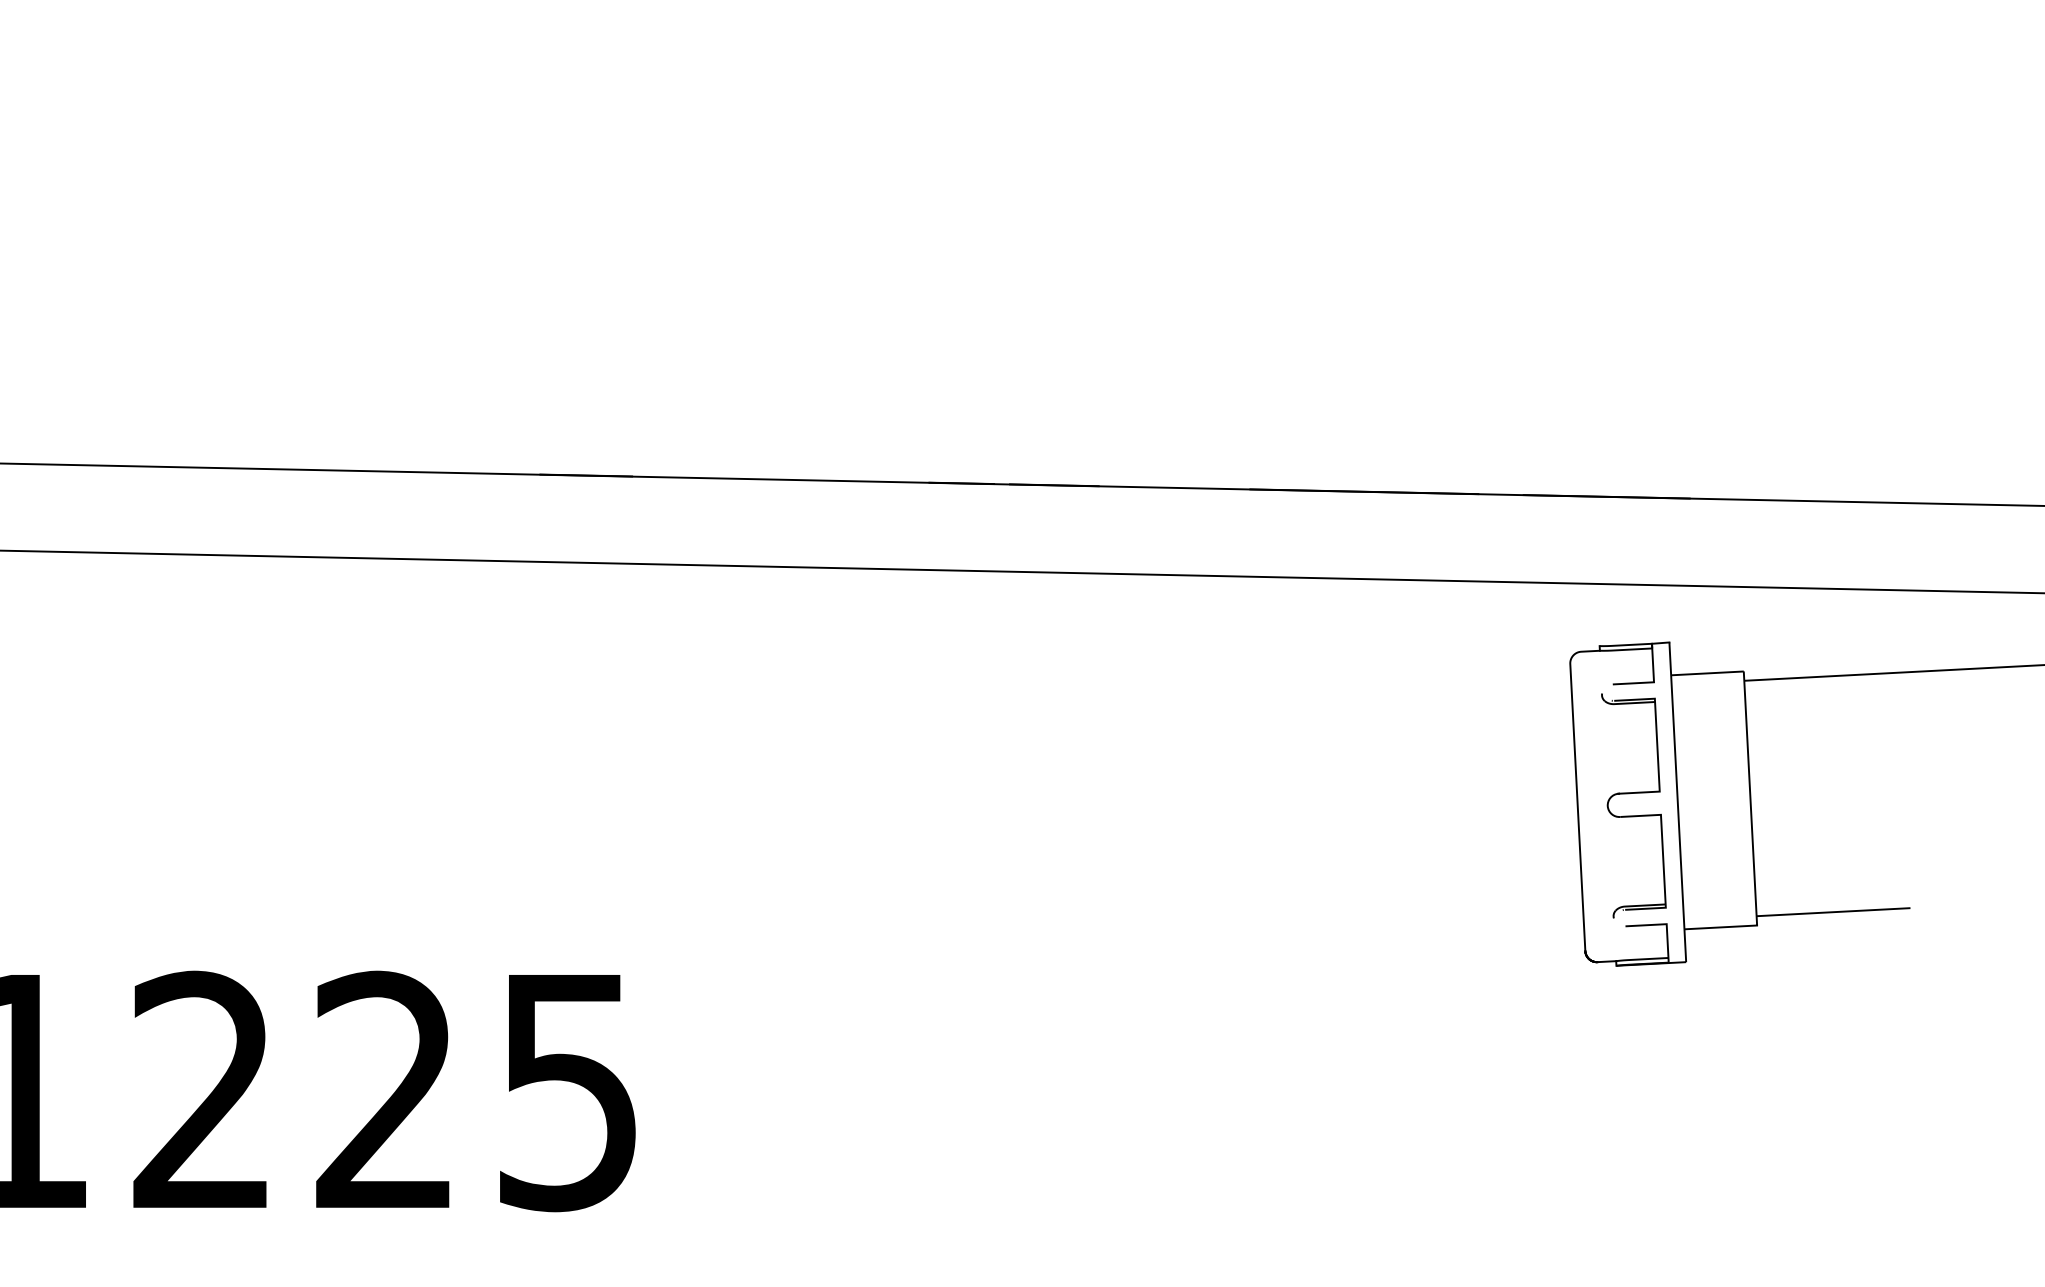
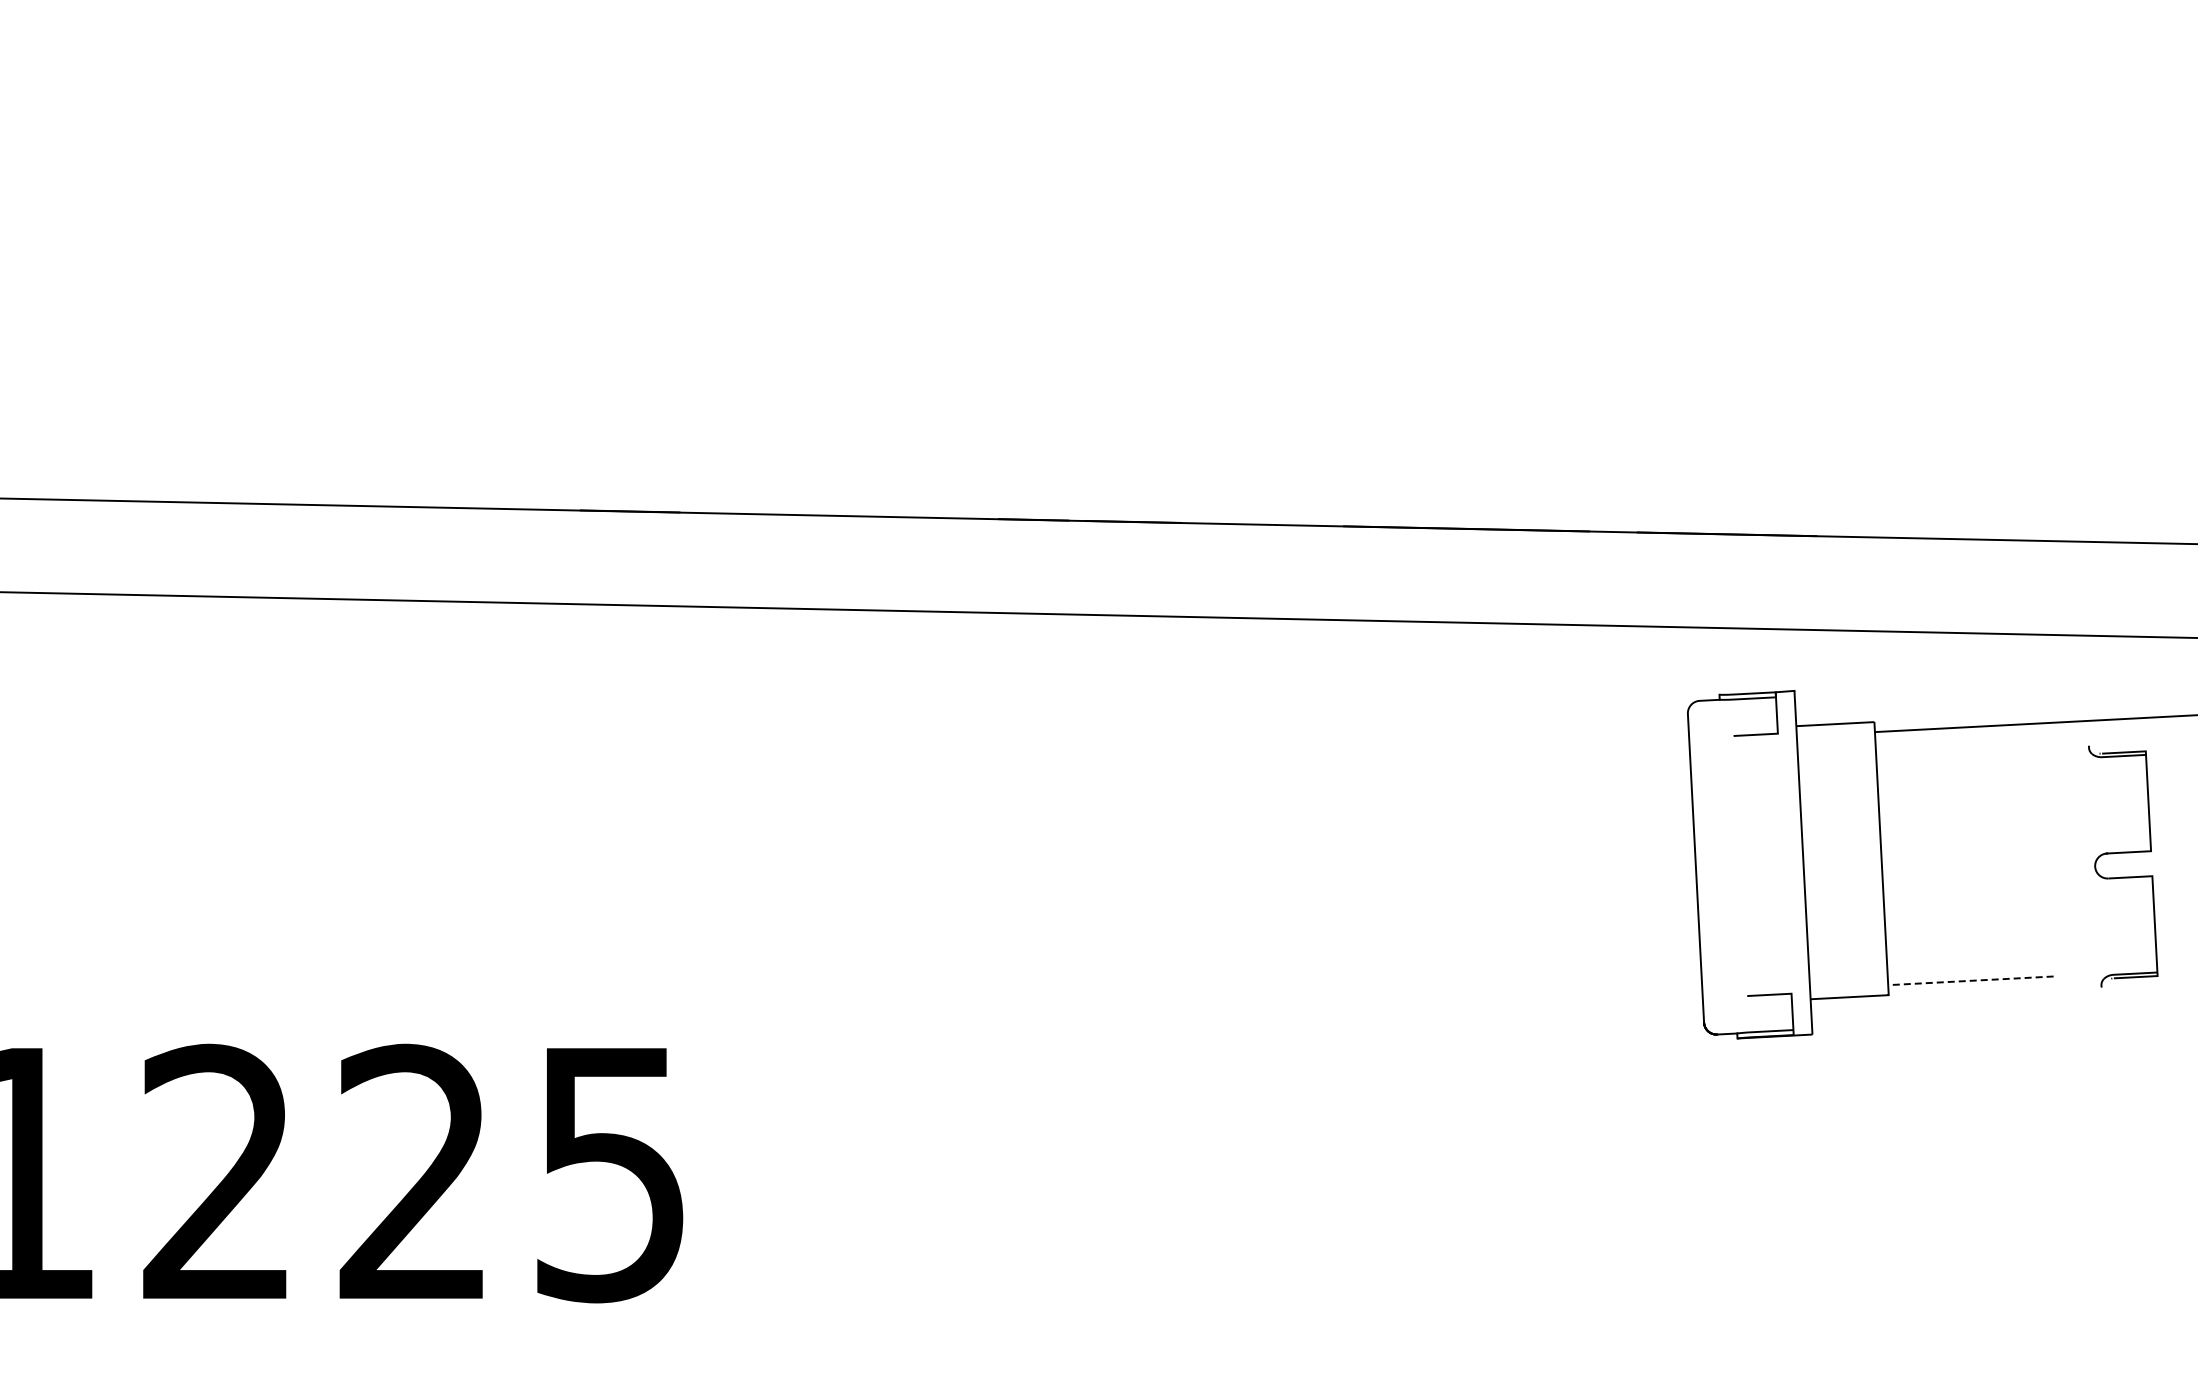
part: (1634, 815) -> (2123, 876), moved
line: (1833, 911) -> (1970, 980), solid -> dashed

